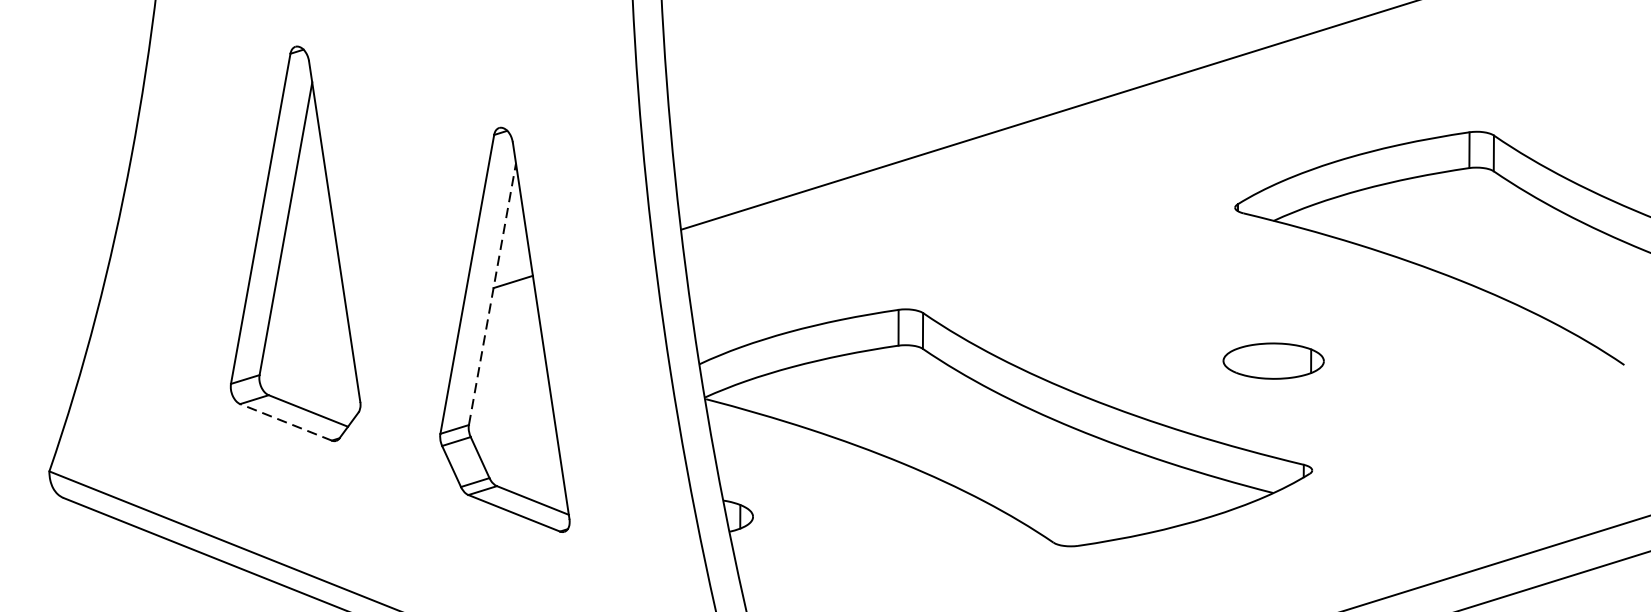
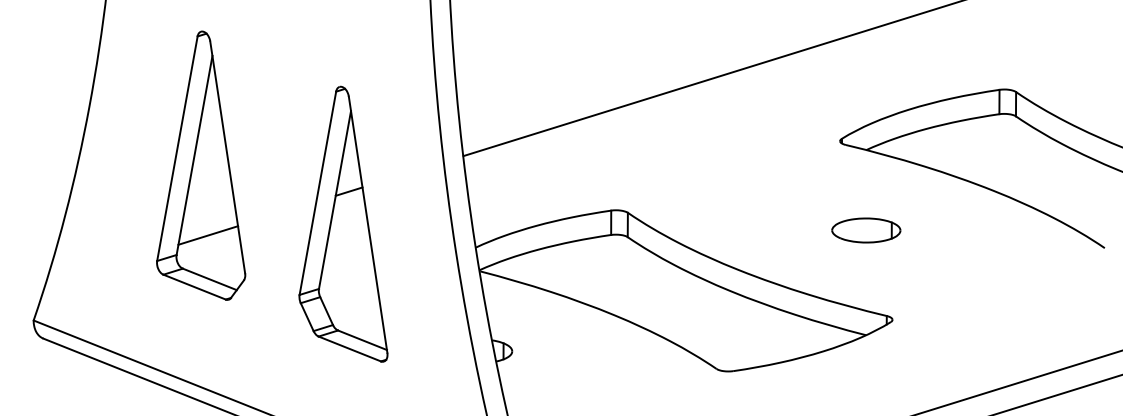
line: (493, 293) -> (335, 199), dashed -> solid
line: (306, 346) -> (208, 235), added
part: (1273, 361) -> (866, 230), moved
line: (285, 422) -> (194, 287), dashed -> solid

